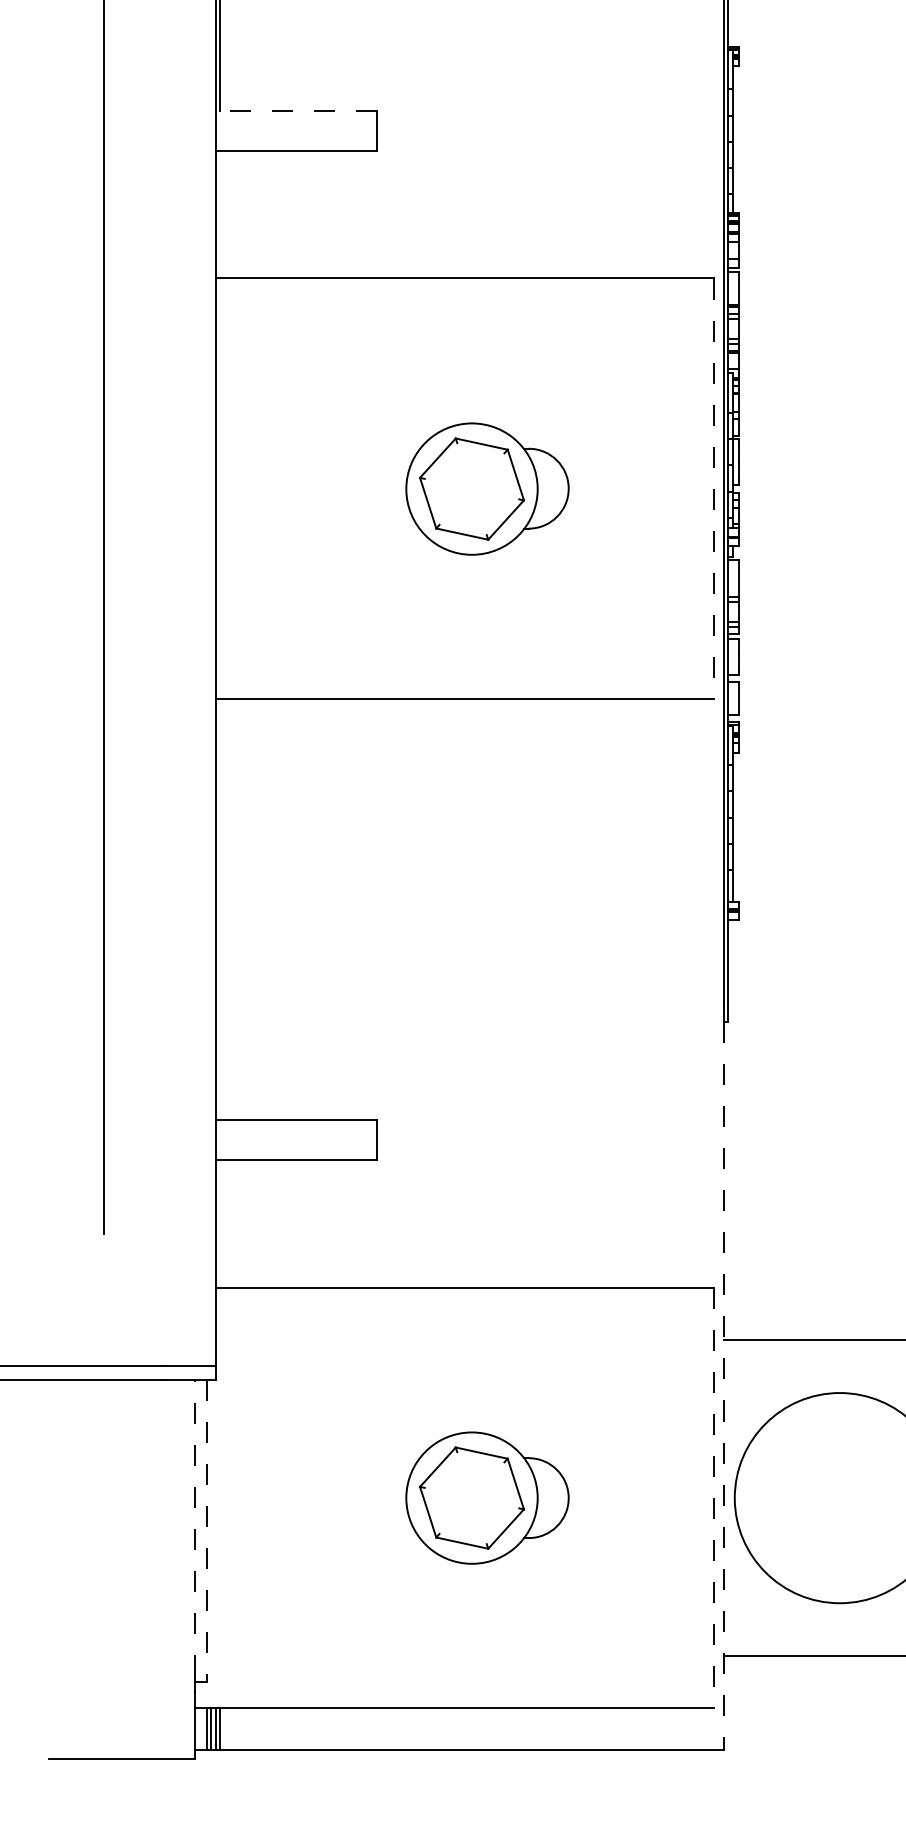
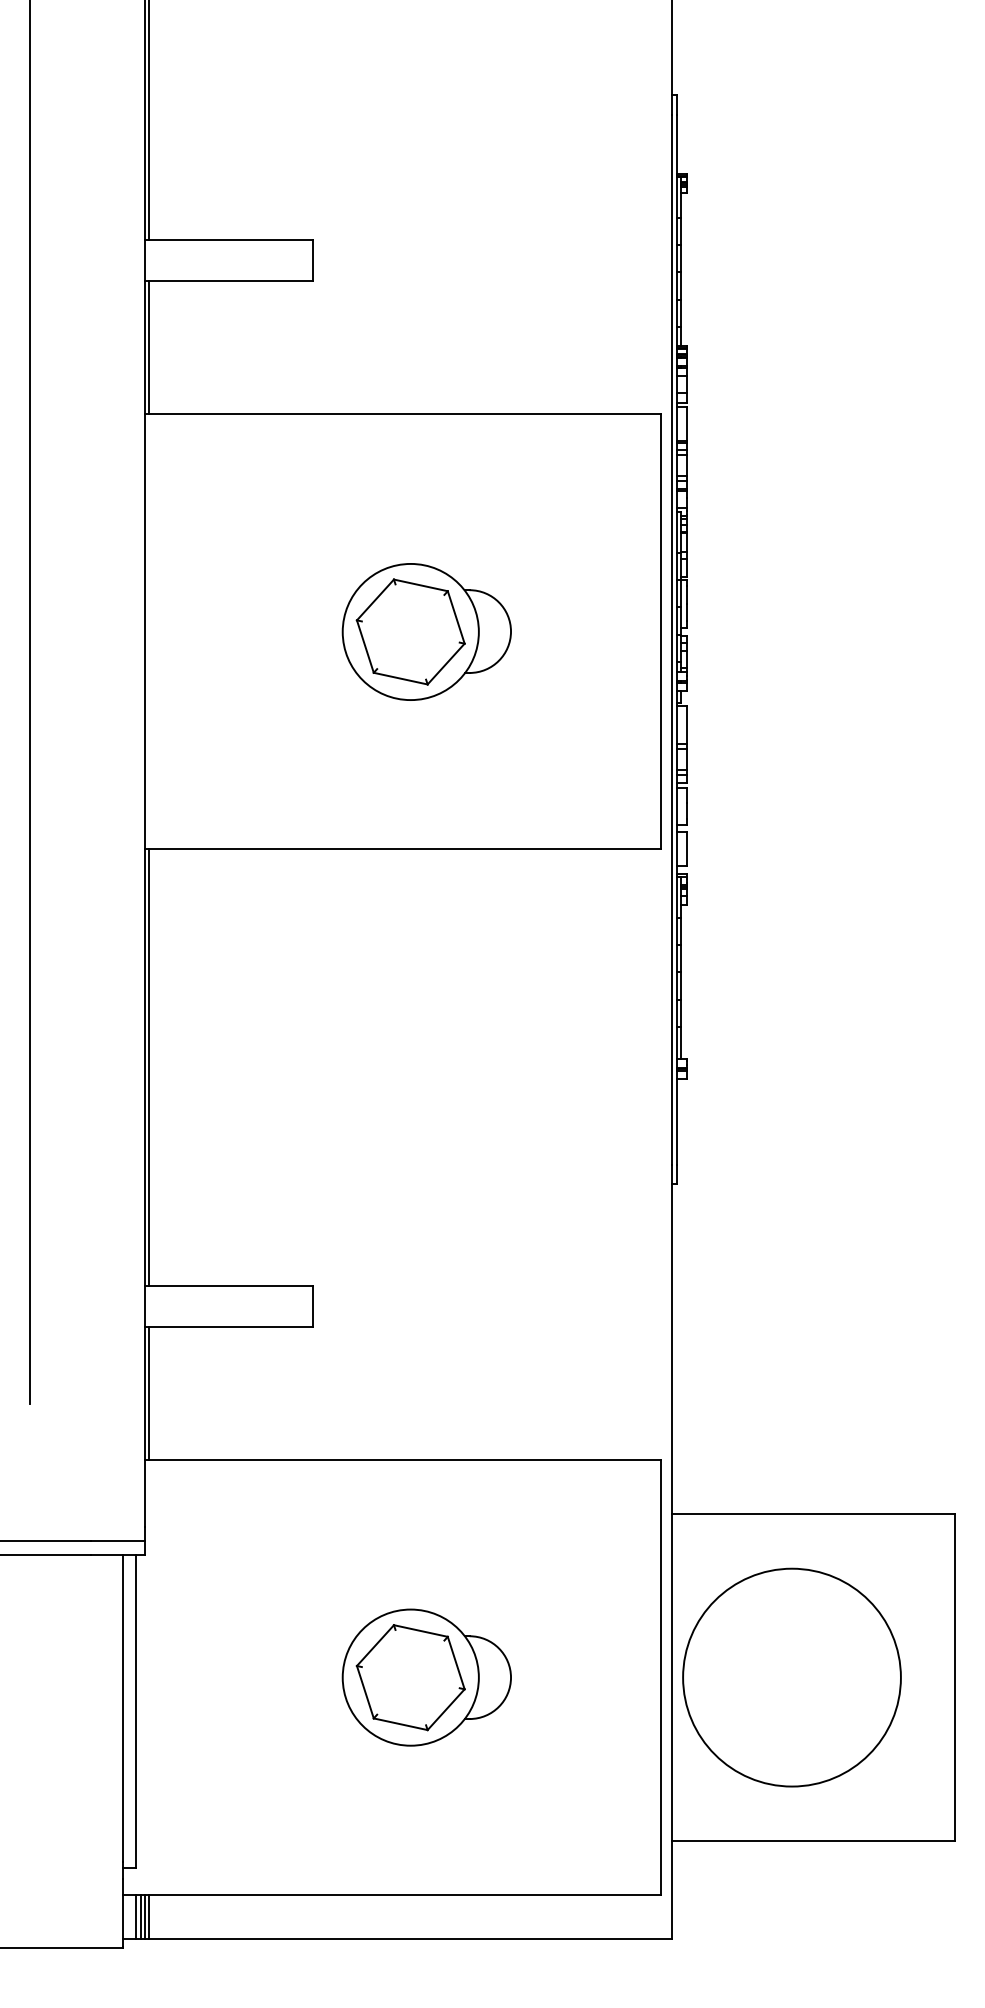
line: (296, 110) -> (228, 239), dashed -> solid
line: (219, 214) -> (149, 347), added
line: (713, 488) -> (661, 631), dashed -> solid
line: (219, 909) -> (149, 1067), added
line: (219, 1223) -> (149, 1393), added
line: (724, 1387) -> (672, 1562), dashed -> solid
line: (713, 1498) -> (661, 1677), dashed -> solid
line: (194, 1527) -> (123, 1708), dashed -> solid
line: (207, 1530) -> (136, 1711), dashed -> solid

